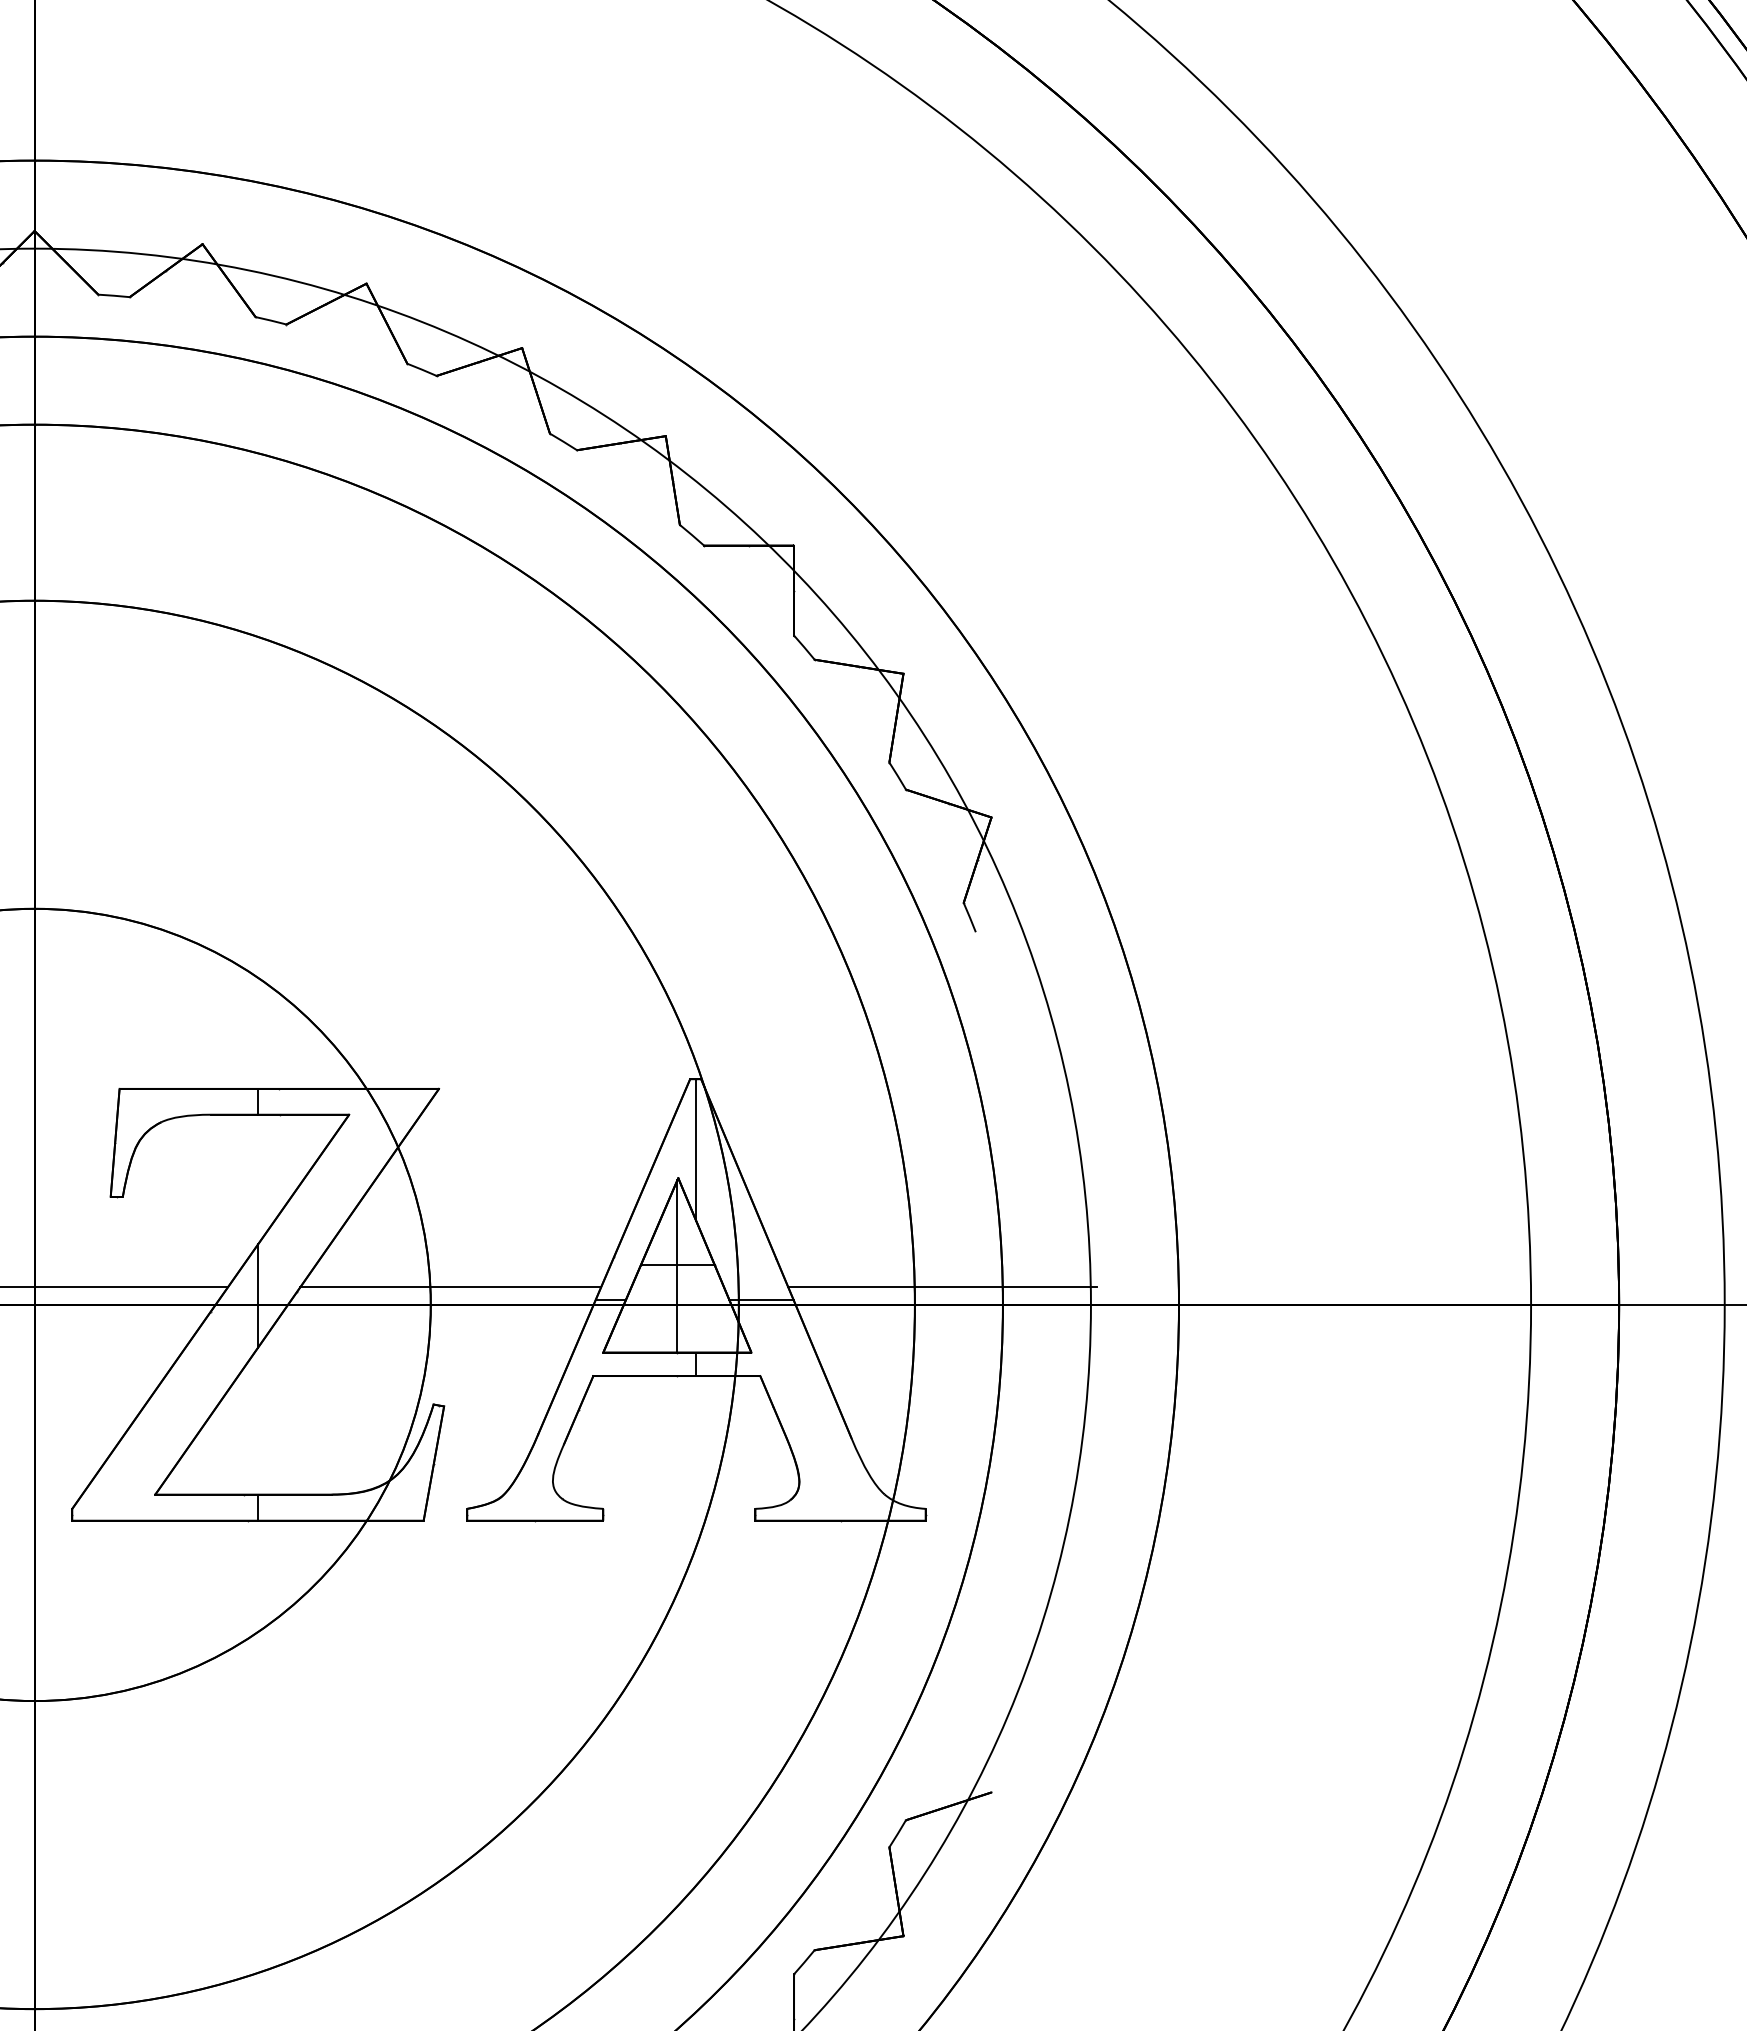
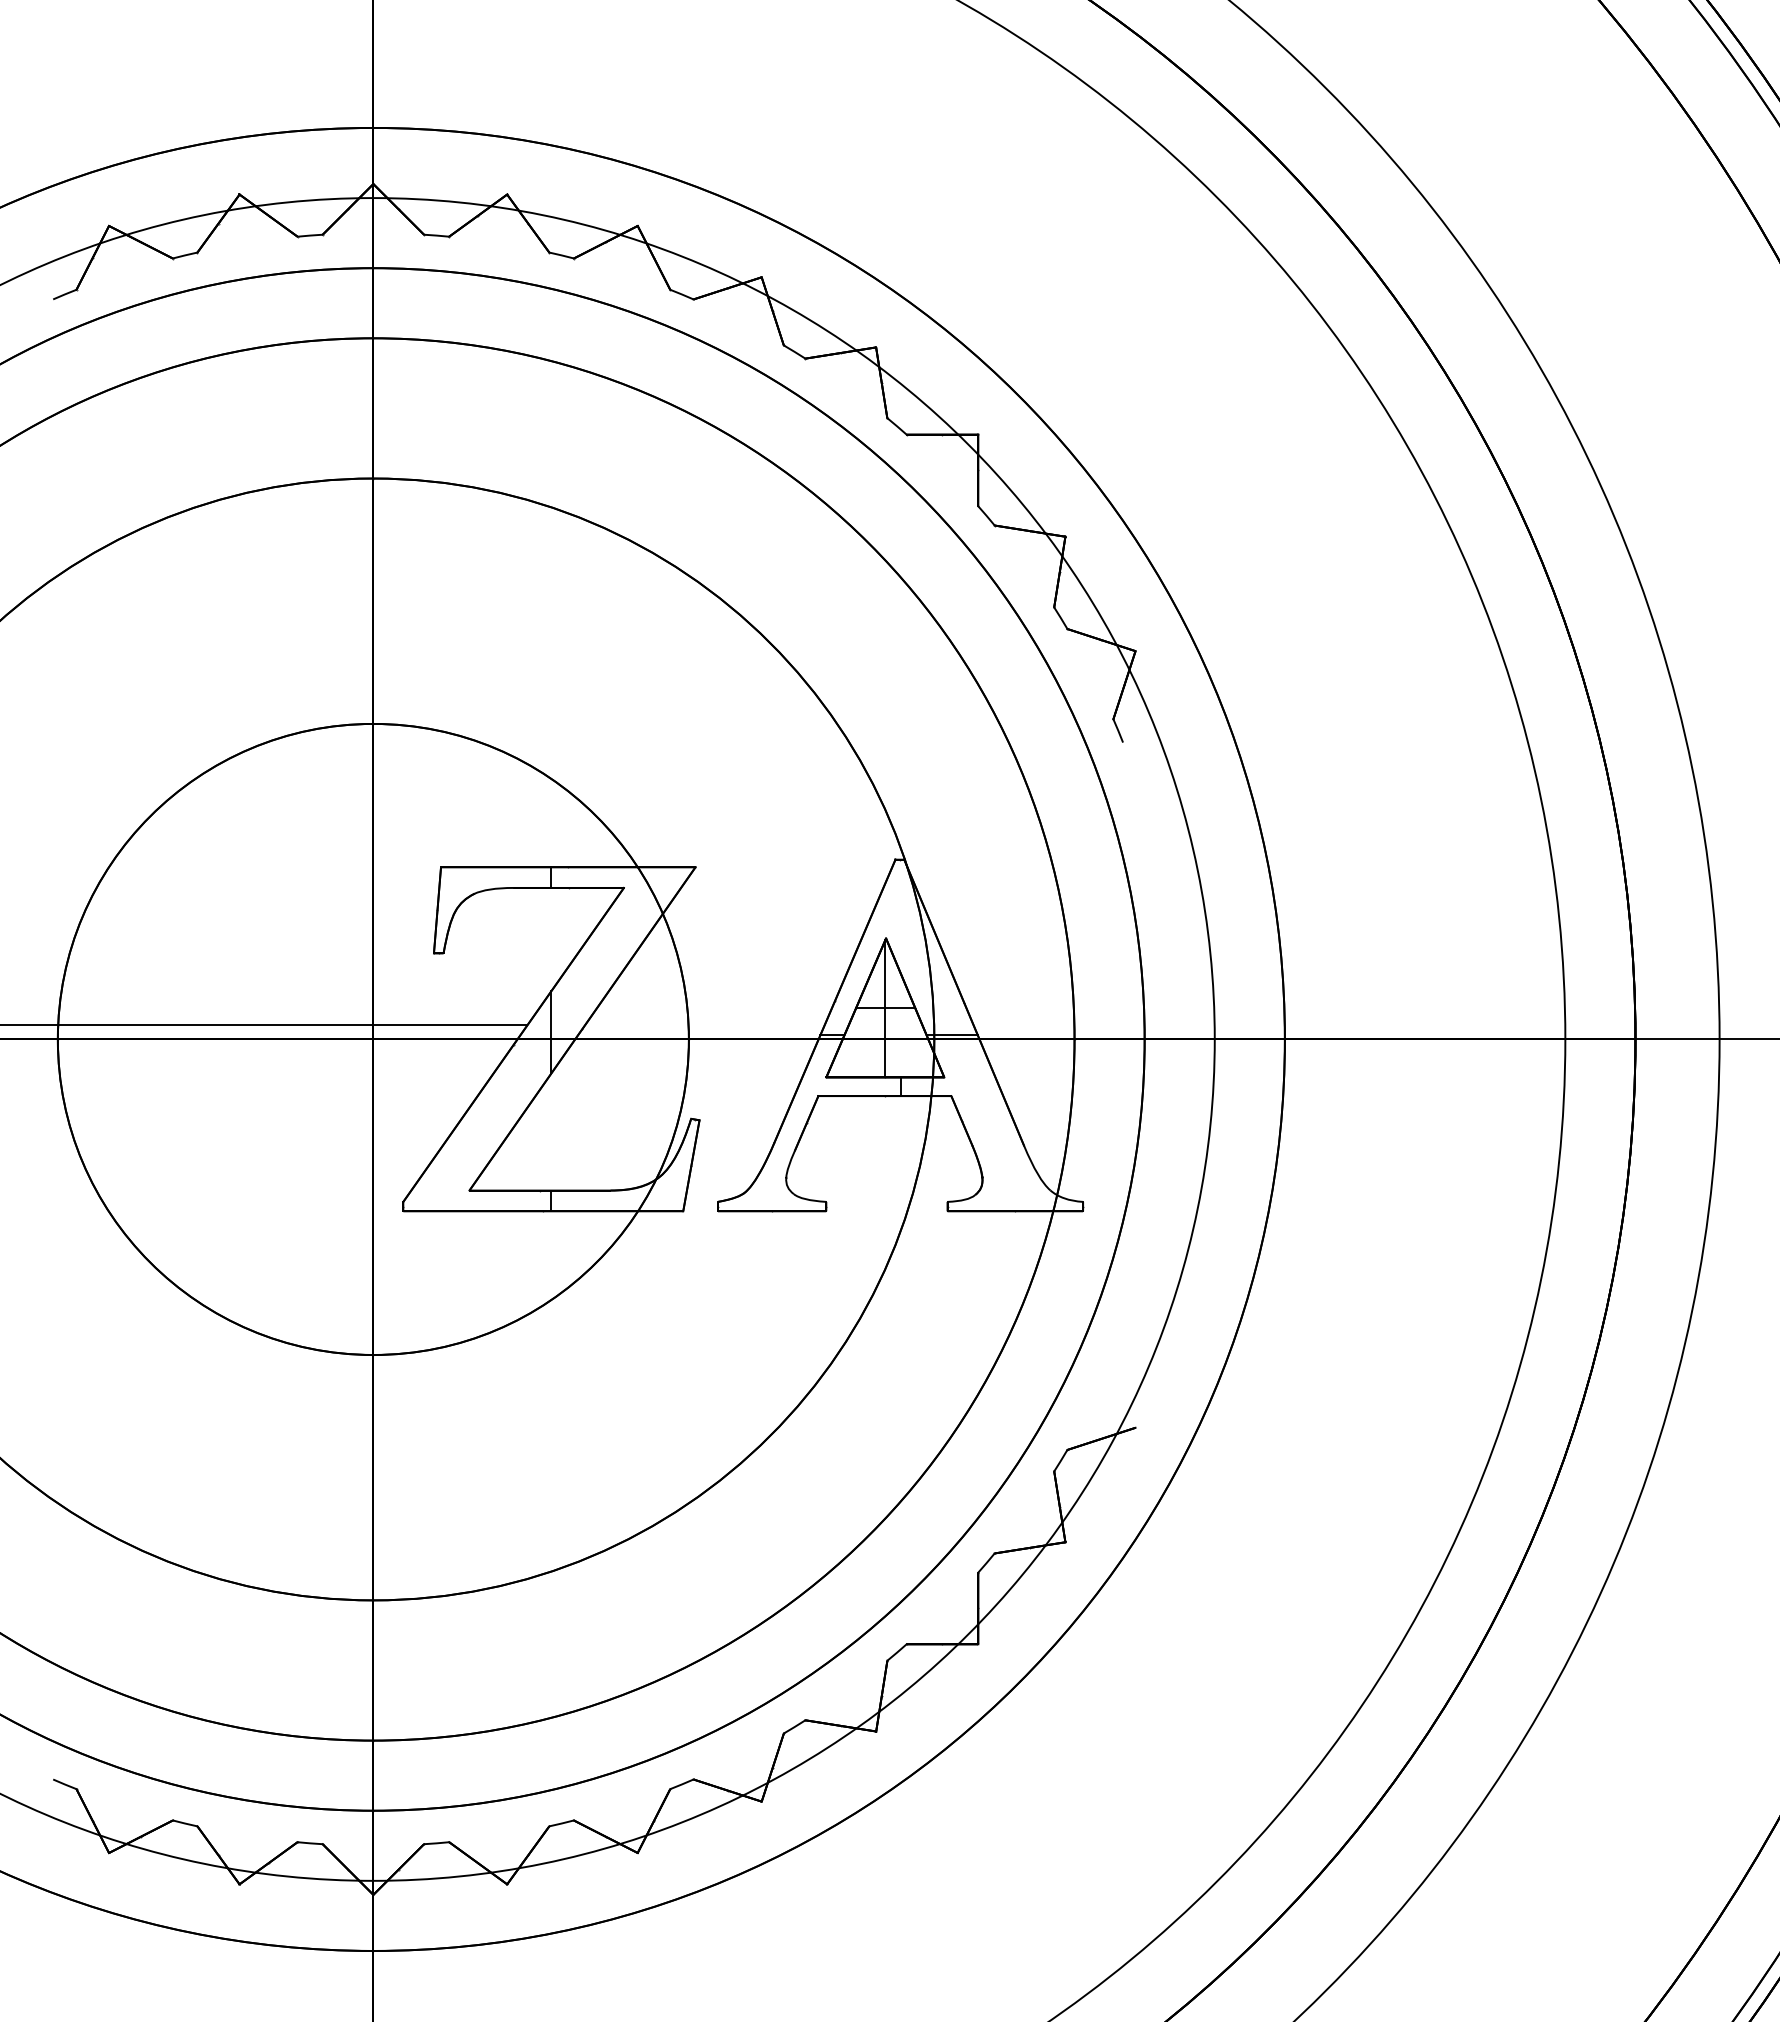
line: (696, 1149) -> (900, 915), removed
line: (450, 1287) -> (704, 1025), removed
line: (942, 1287) -> (1096, 1025), removed

